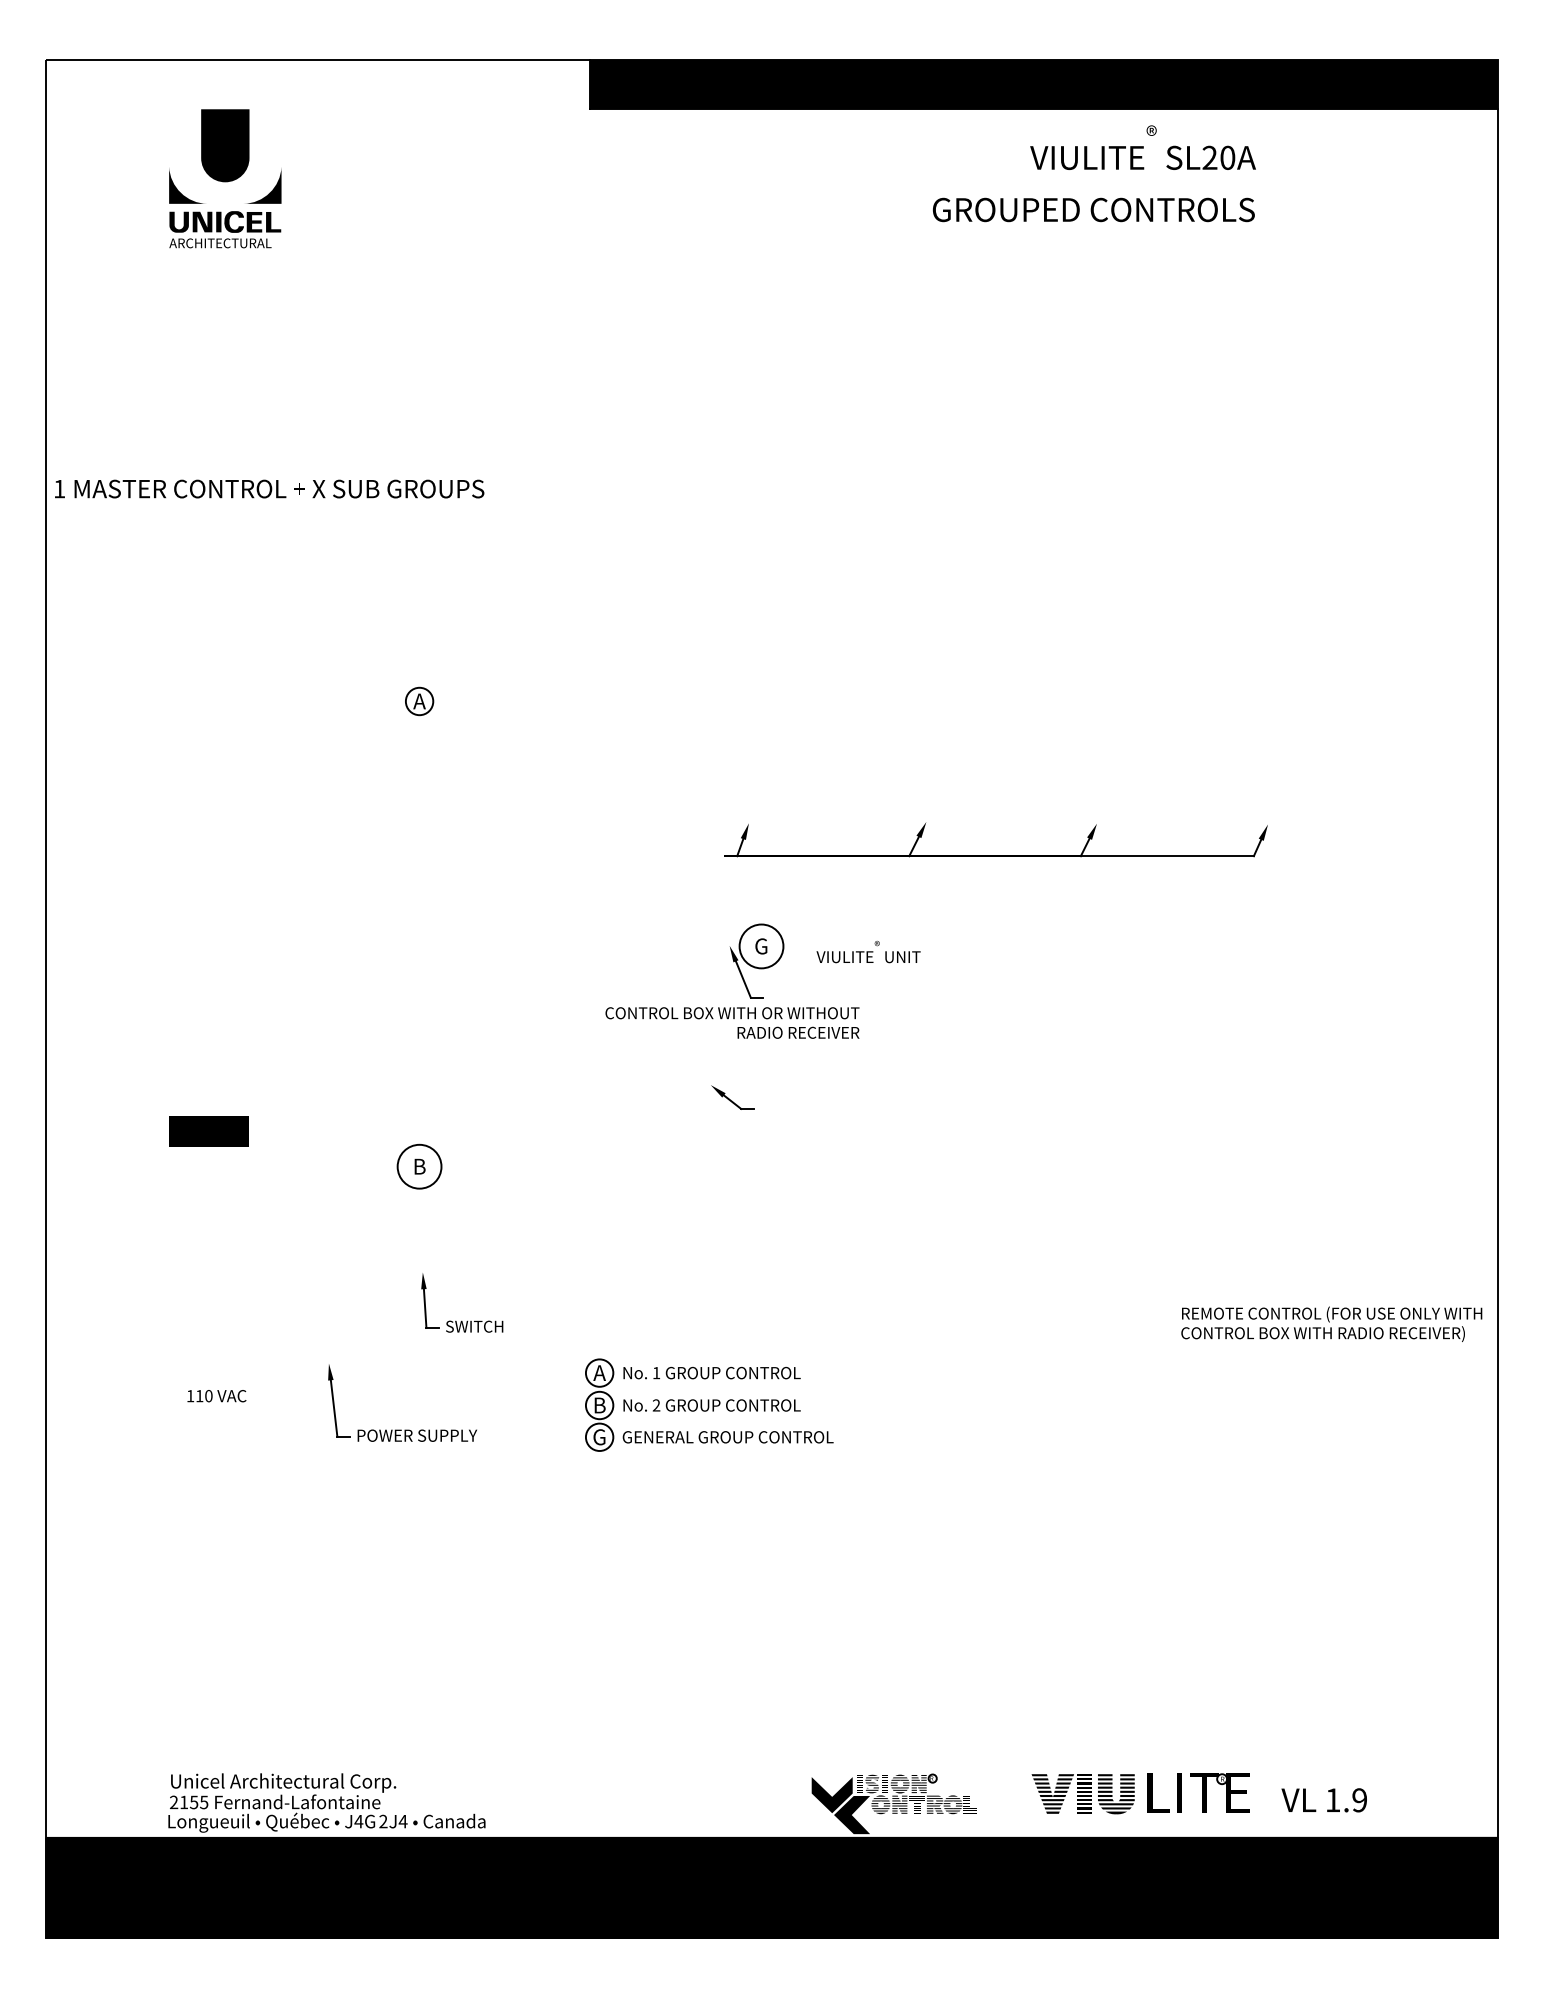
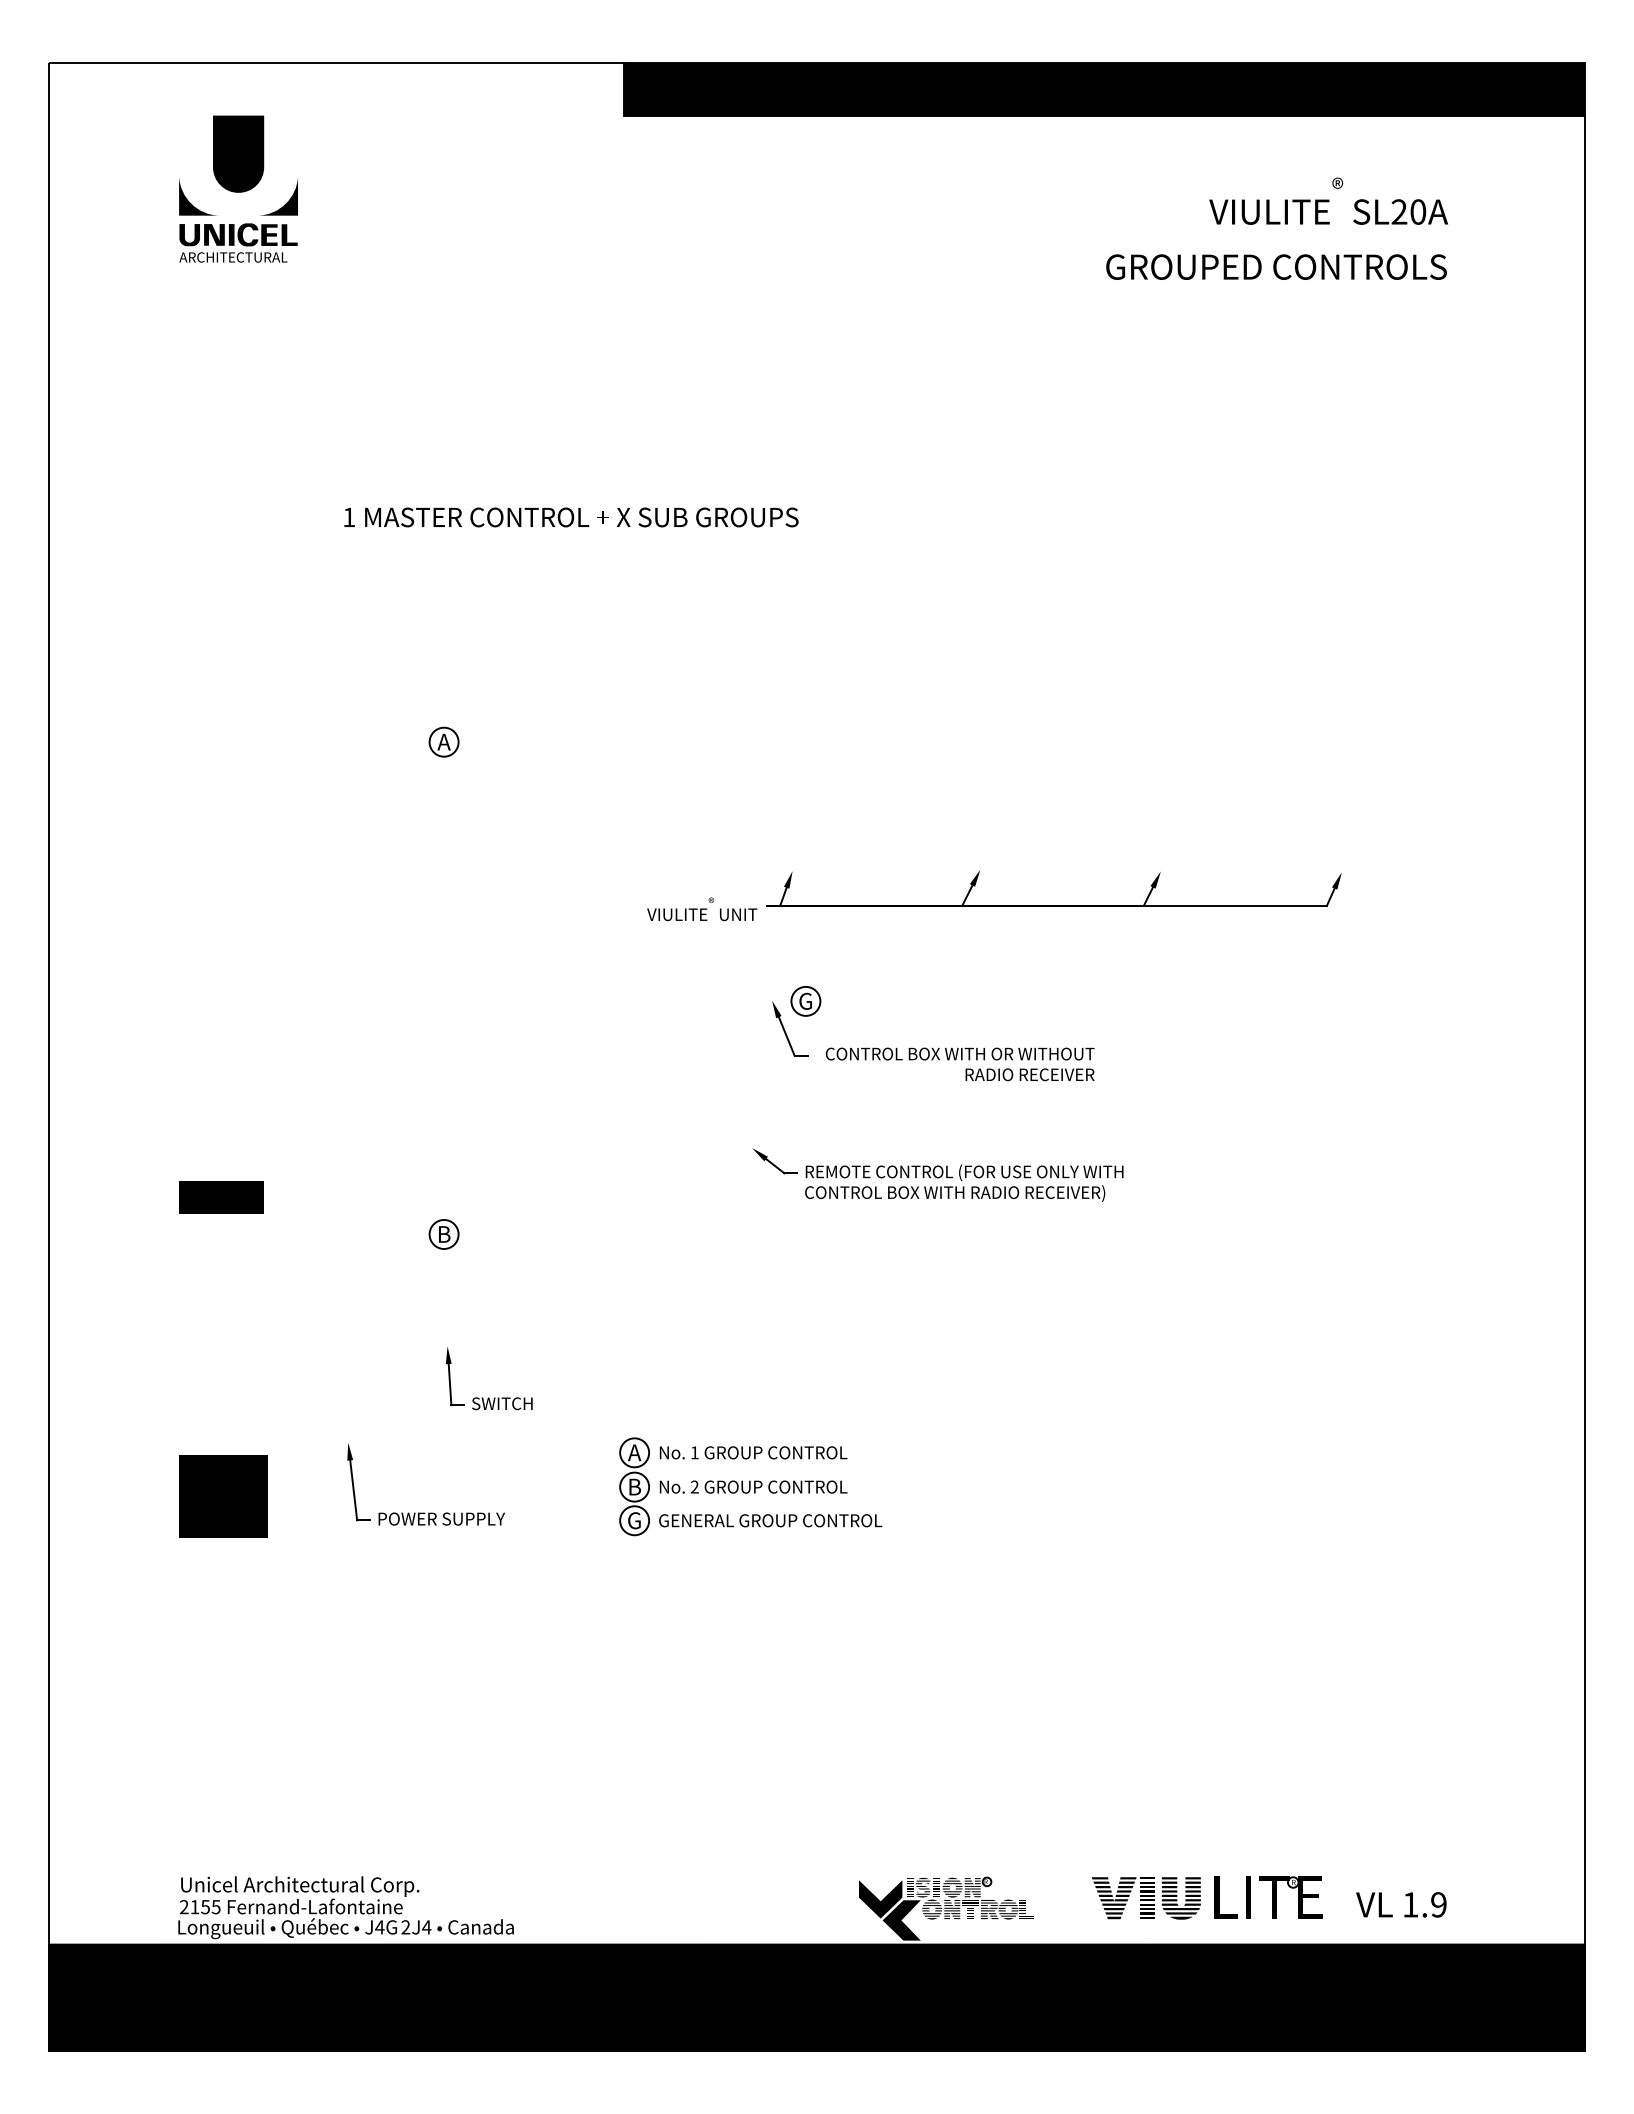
text: (1094, 173) -> (1277, 228), moved
text: (269, 489) -> (571, 517), moved
circle: (761, 945) -> (805, 1000), size x0.62
text: (868, 952) -> (702, 909), moved
text: (731, 1023) -> (959, 1064), moved
circle: (419, 1165) -> (443, 1233), size x0.62
text: (1331, 1323) -> (964, 1182), moved
fill: (211, 1414) -> (223, 1496), added

